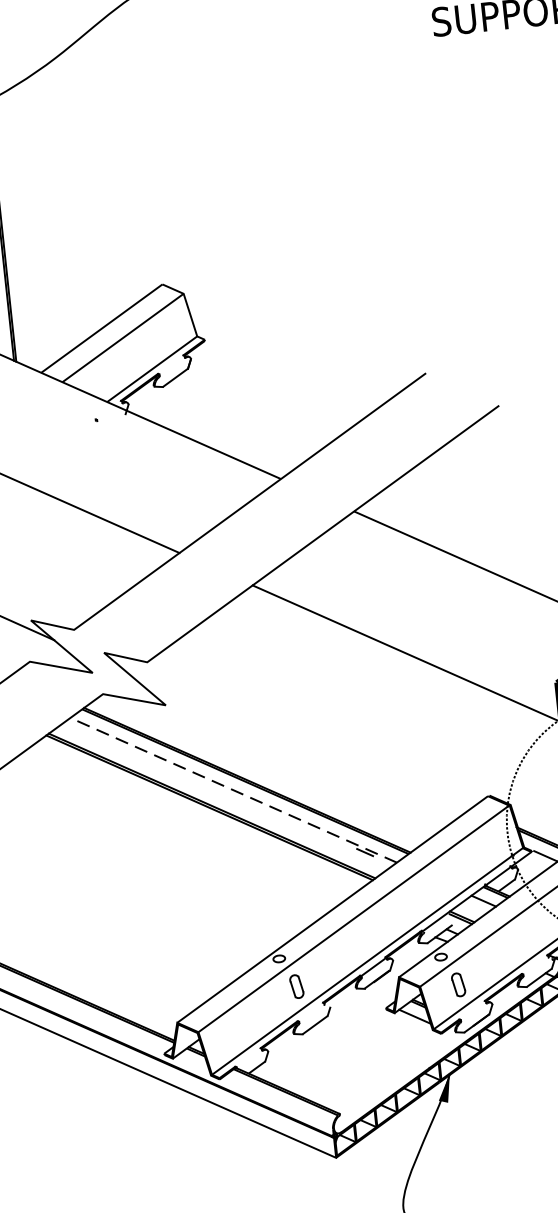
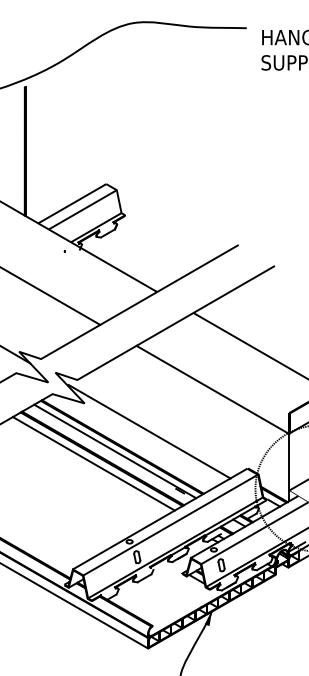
line: (294, 745) -> (149, 431), added
line: (232, 790) -> (114, 451), dashed -> solid
line: (194, 817) -> (93, 463), added

